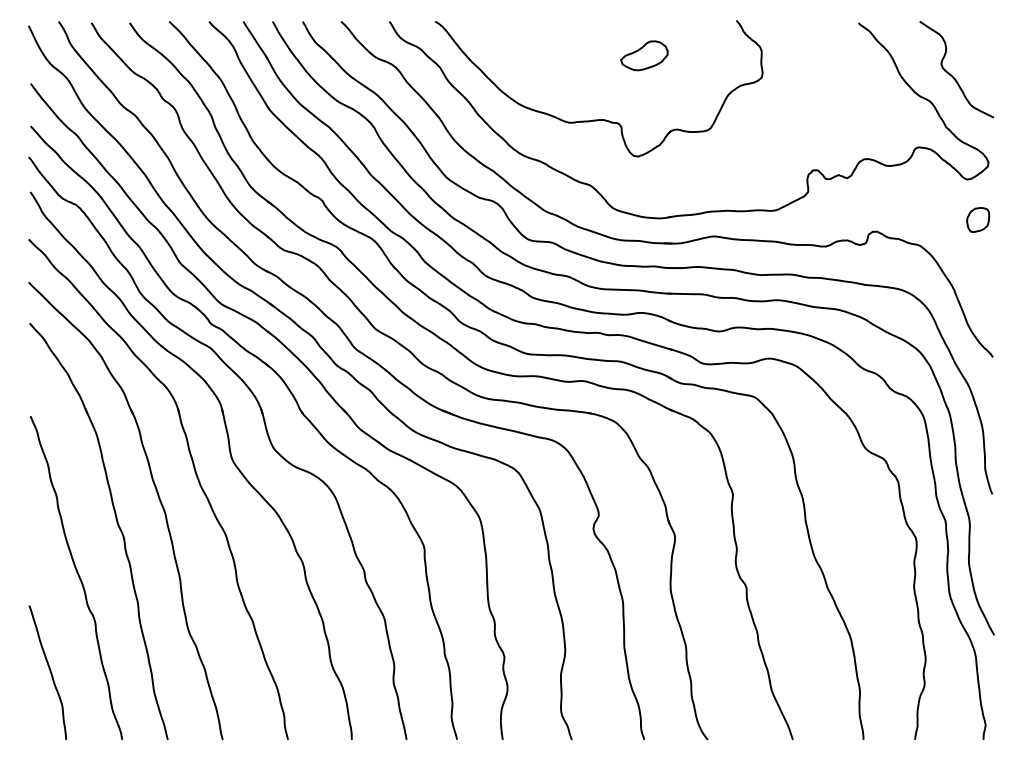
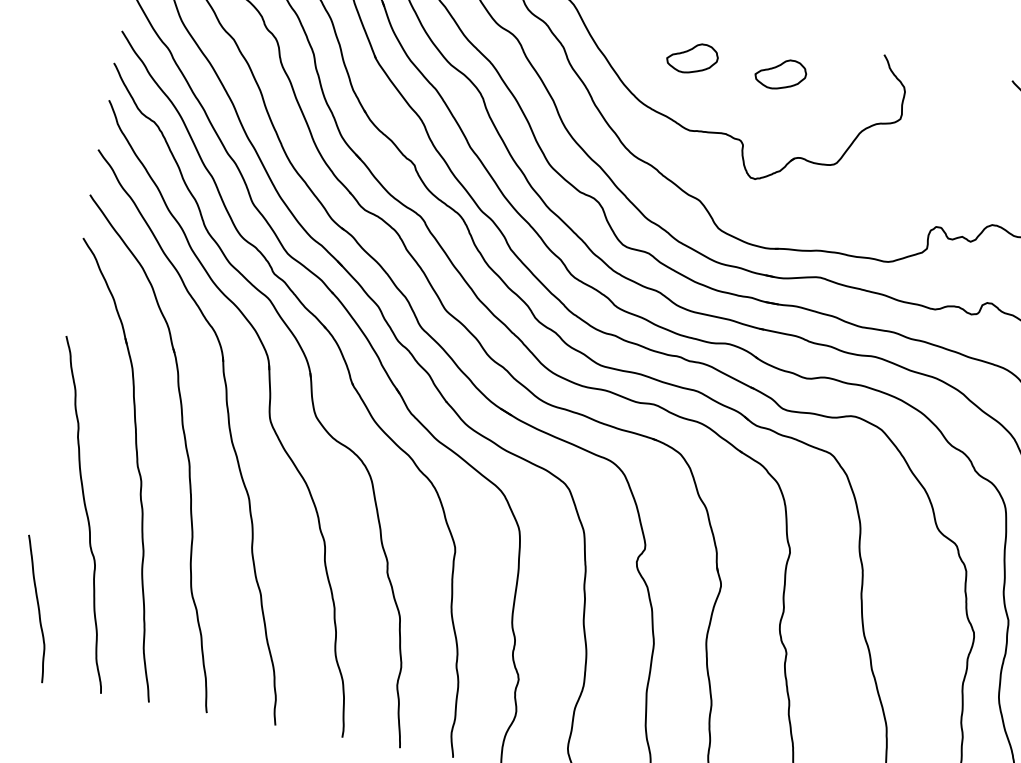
part: (560, 55) -> (692, 57), added

